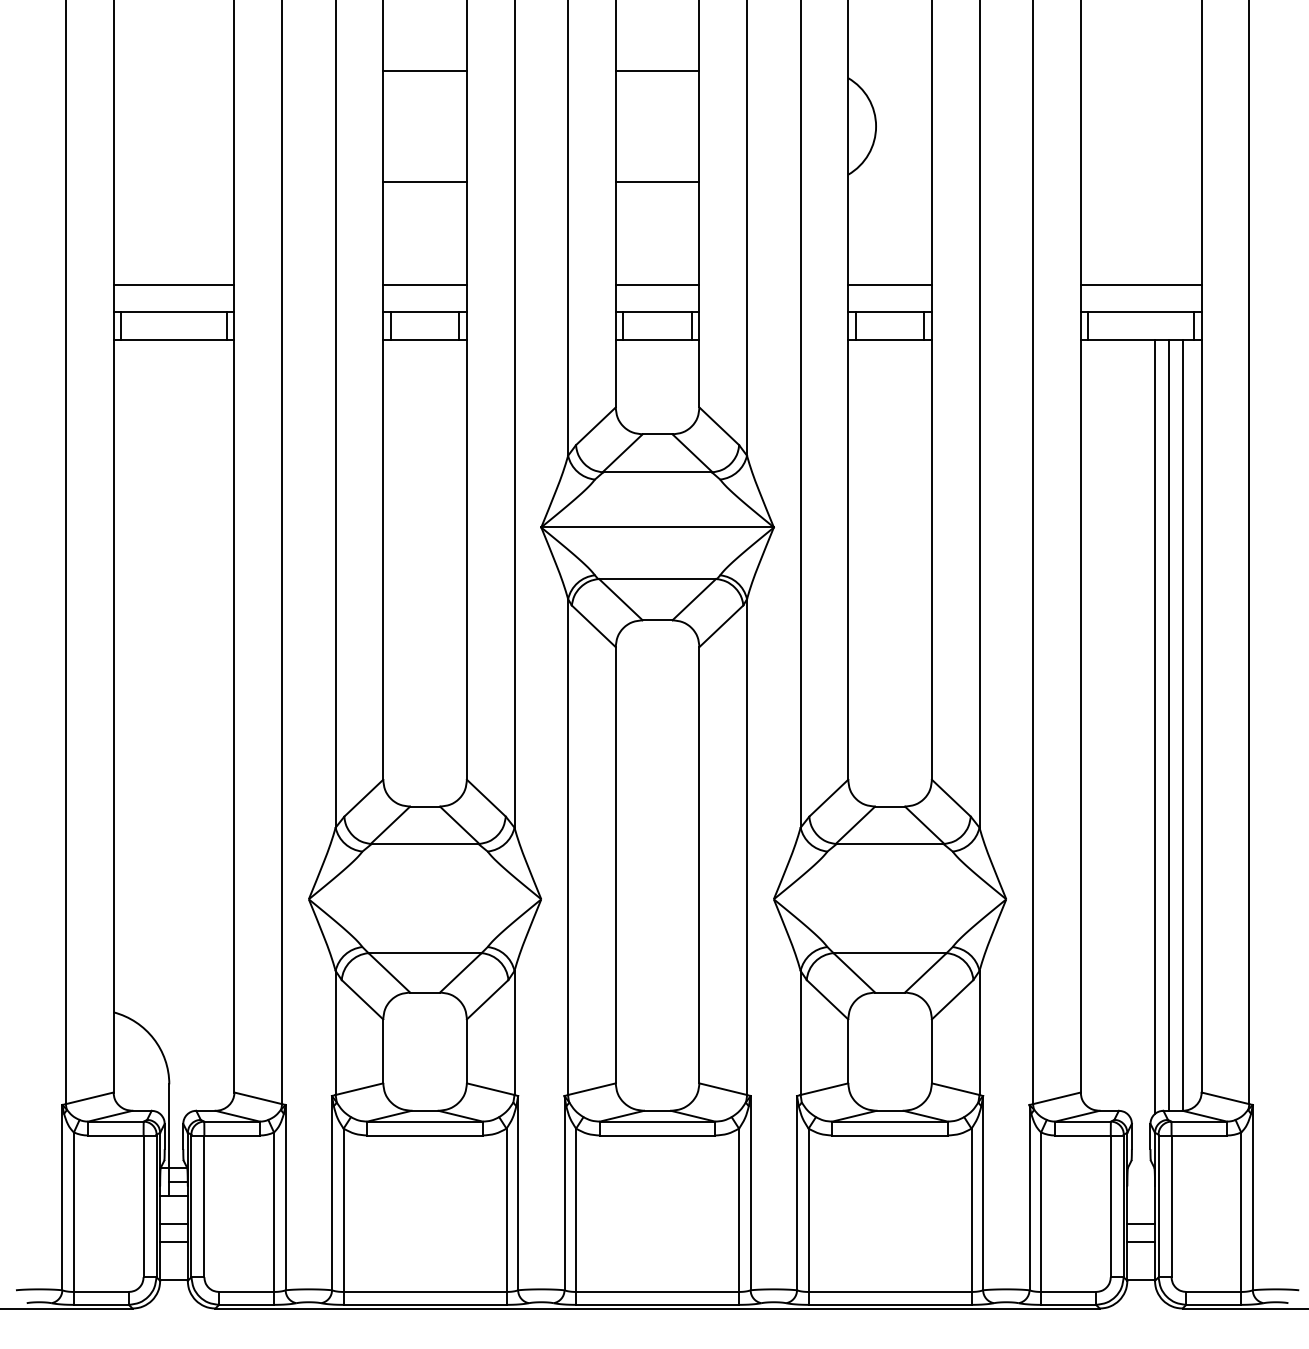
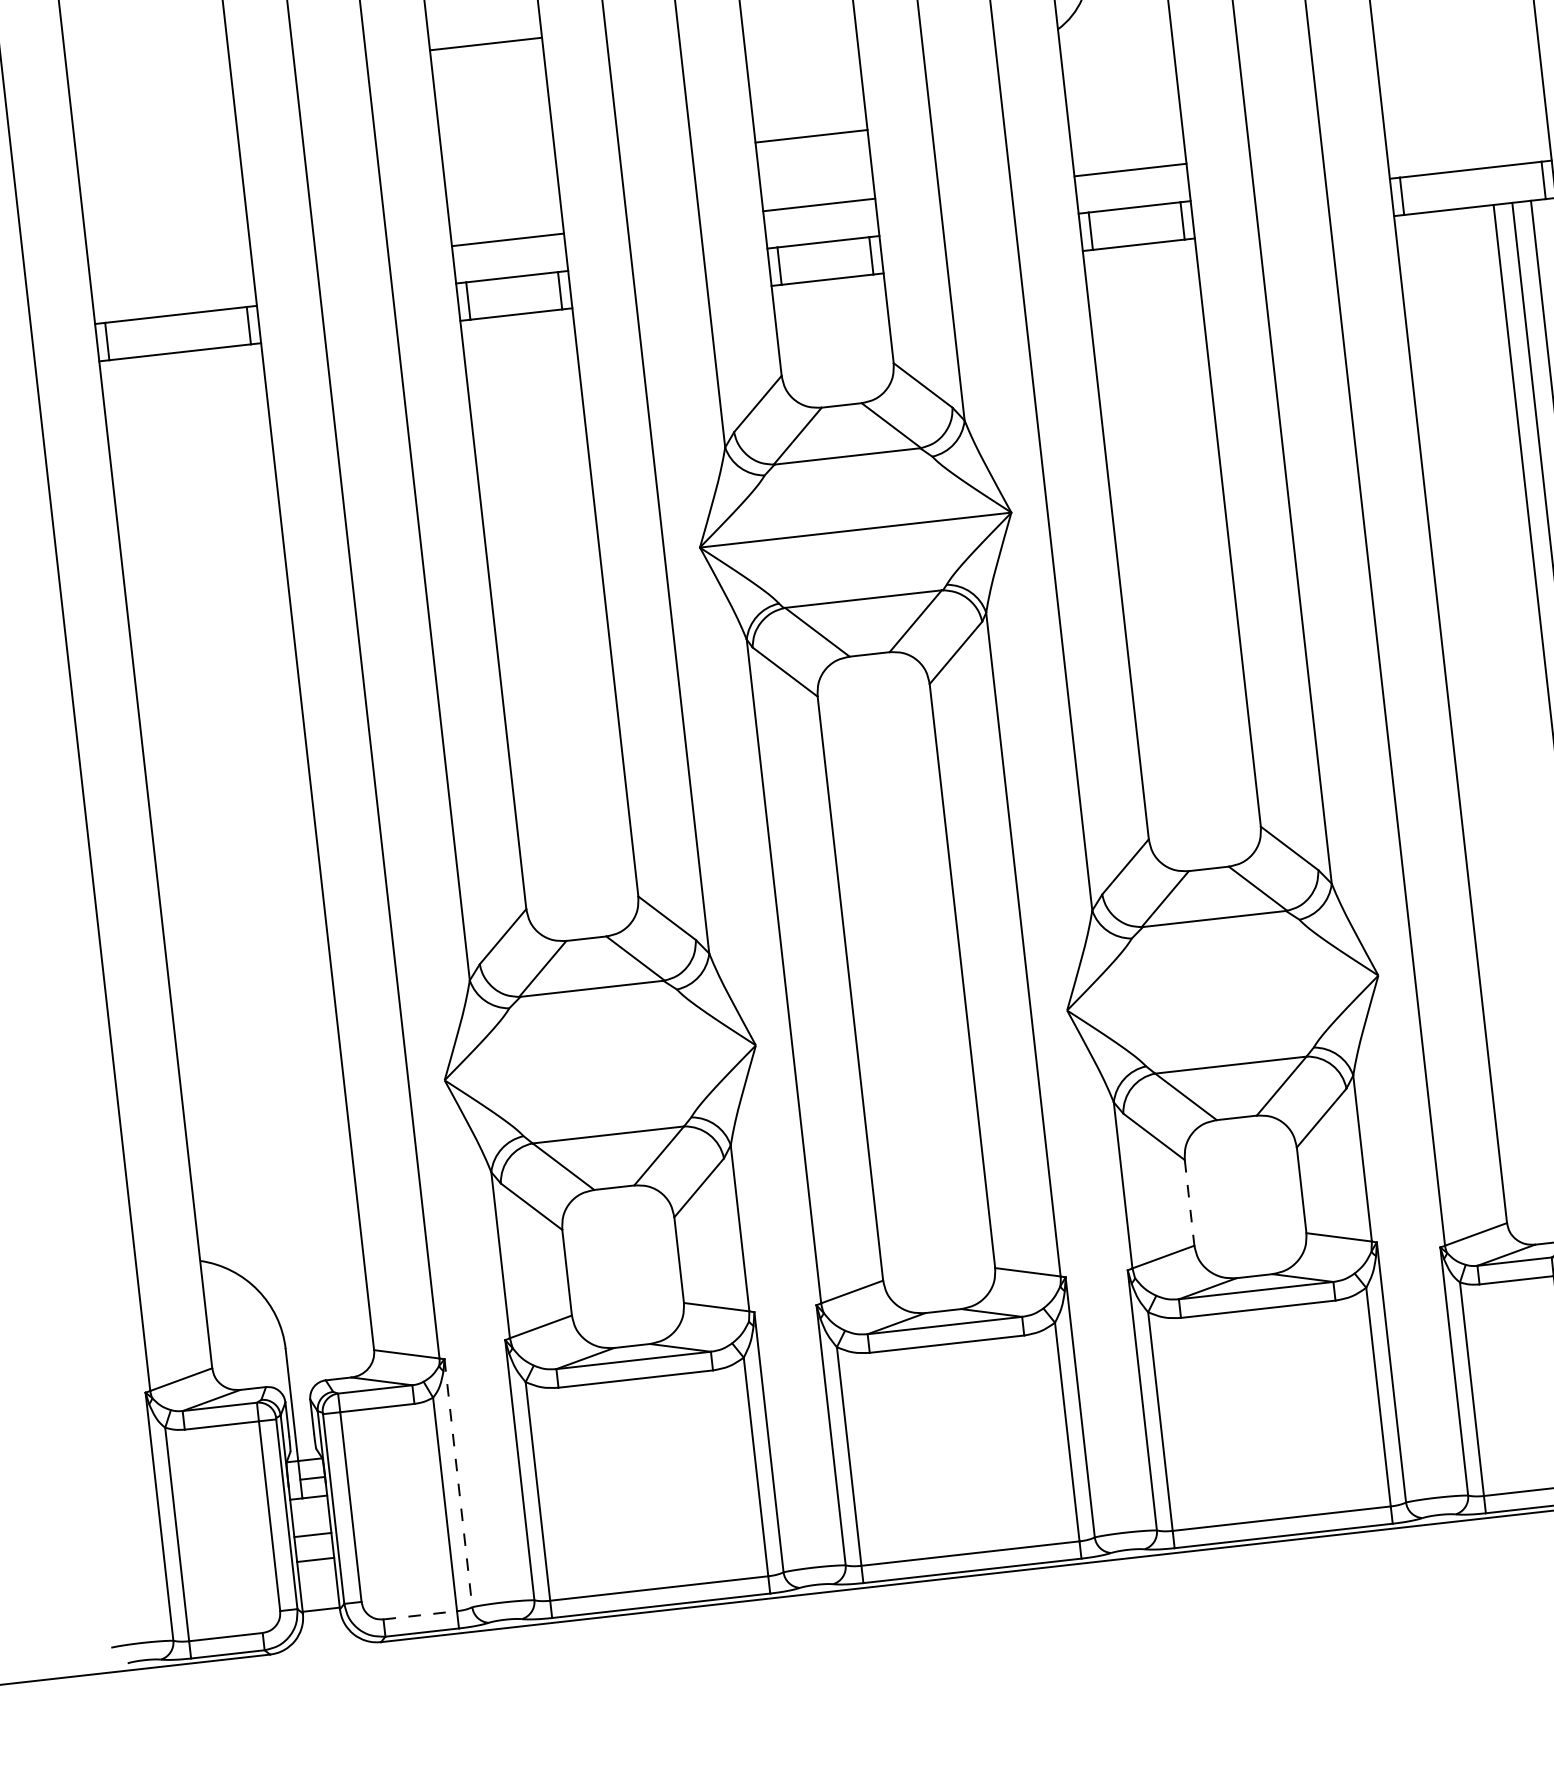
line: (424, 182) -> (485, 44), moved
line: (657, 182) -> (811, 136), moved
line: (173, 284) -> (171, 277), removed
line: (1140, 284) -> (1465, 132), removed
line: (848, 1051) -> (1189, 1203), solid -> dashed
line: (285, 1197) -> (458, 1483), solid -> dashed
line: (247, 1291) -> (421, 1614), solid -> dashed

